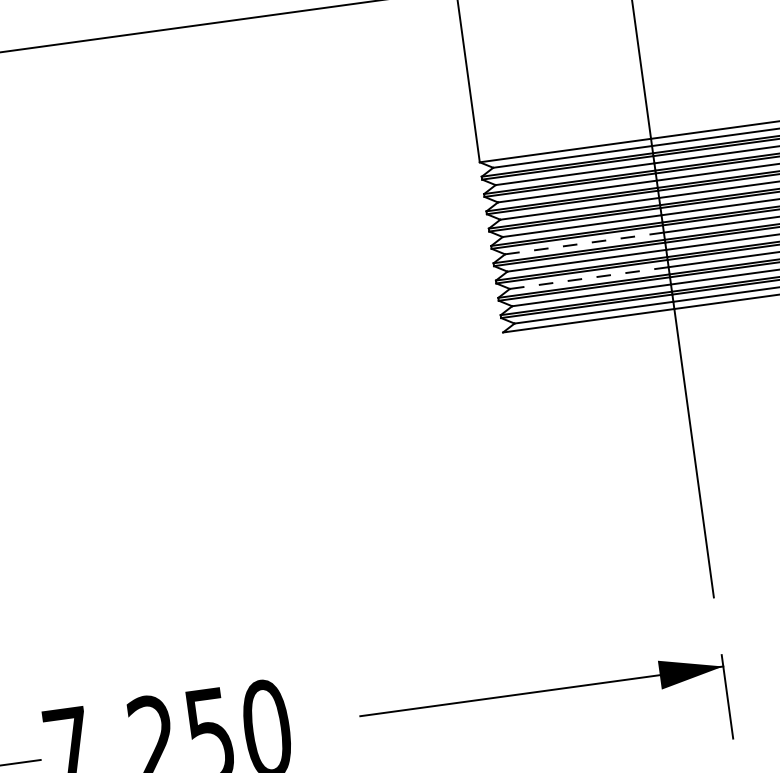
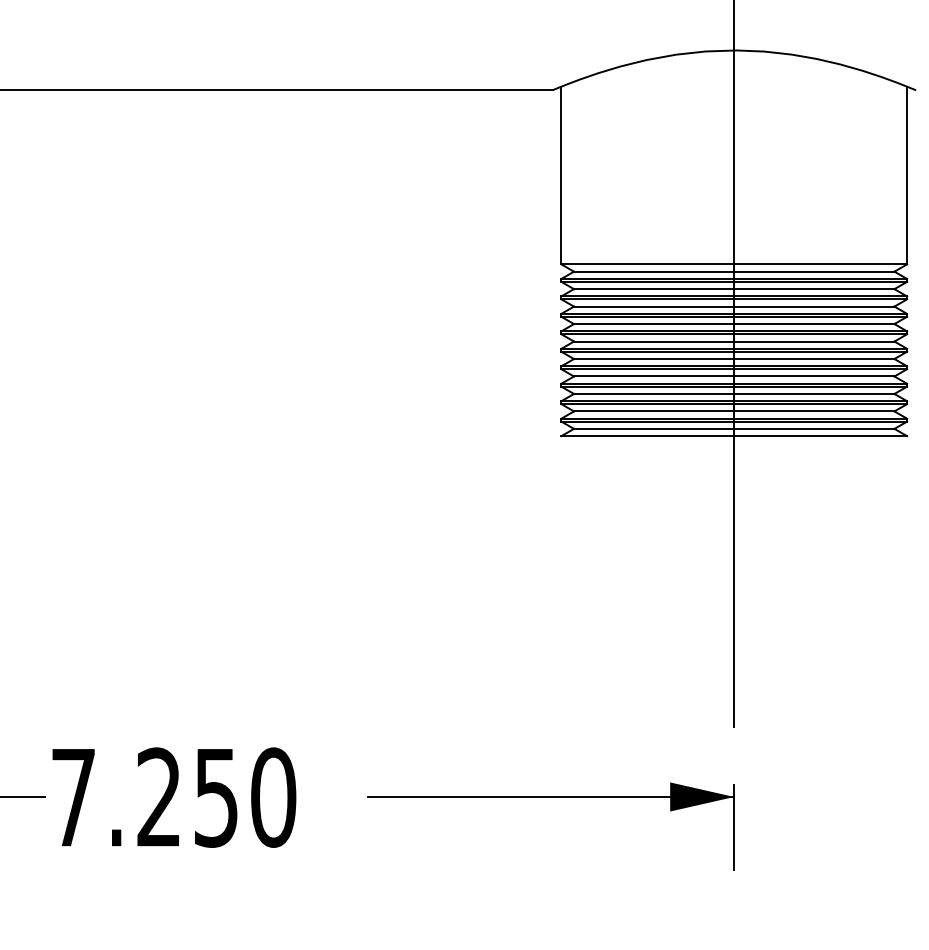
line: (583, 244) -> (653, 359), dashed -> solid
line: (588, 277) -> (653, 393), dashed -> solid

